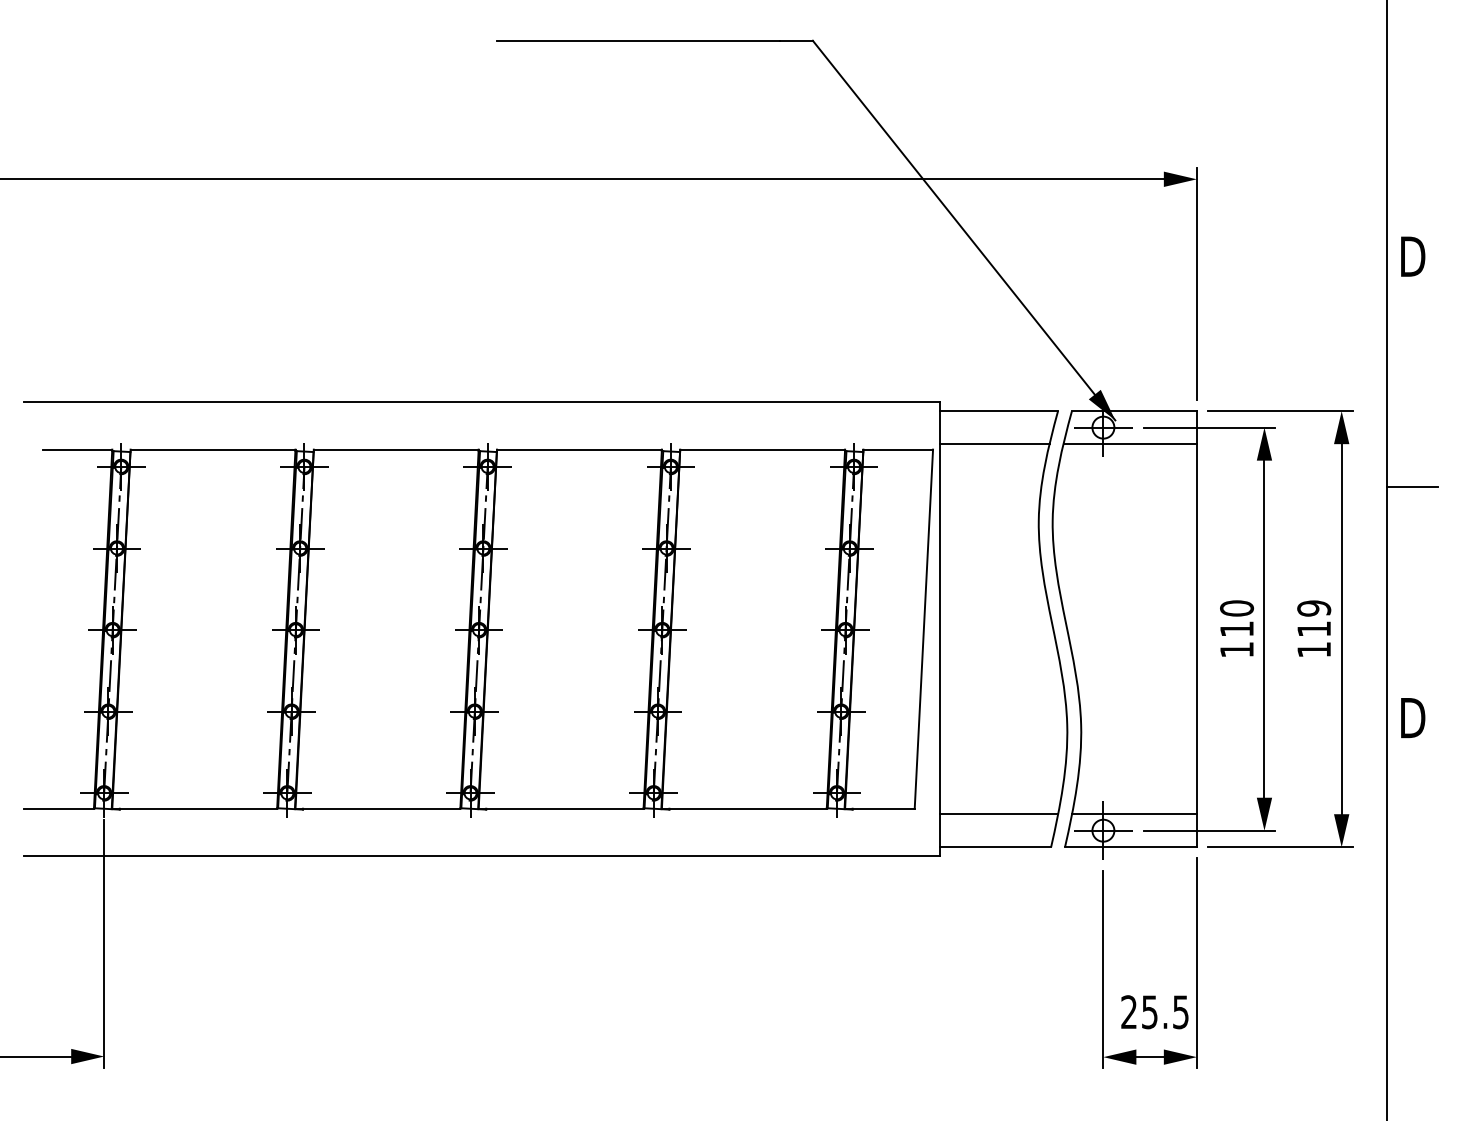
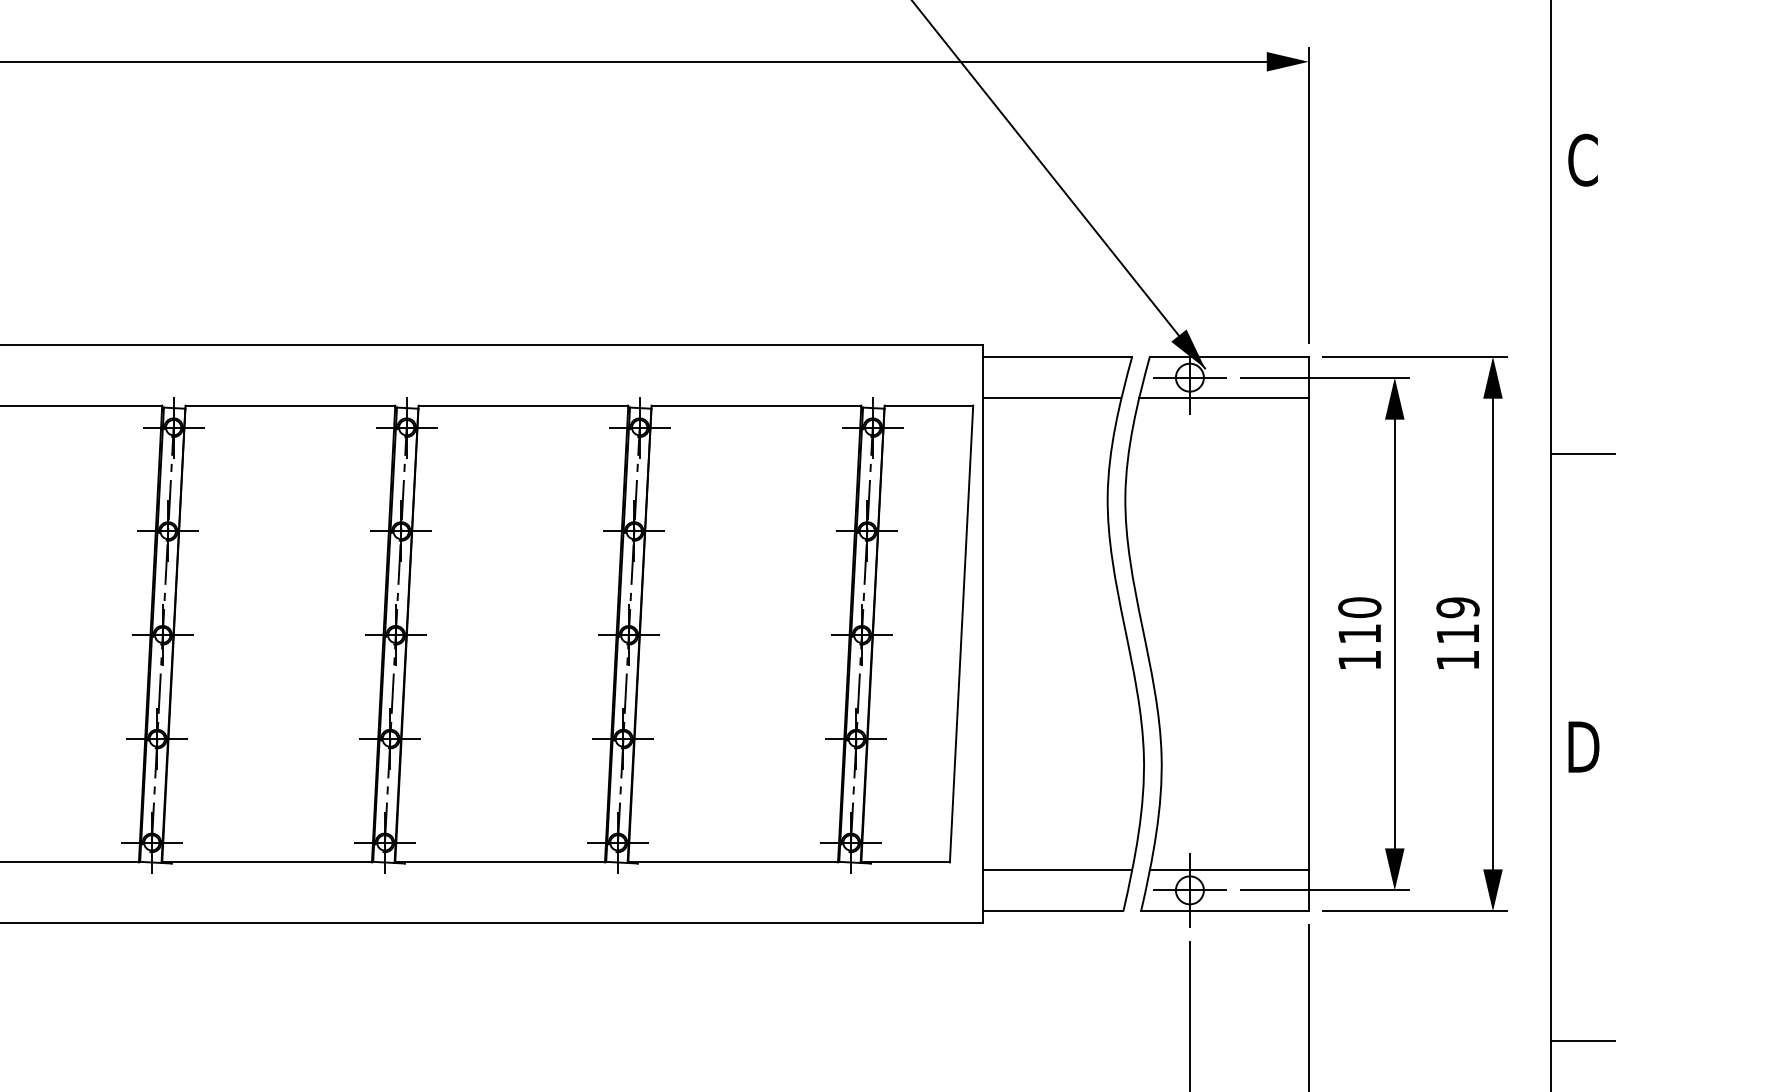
text: (1412, 256) -> (1583, 159), D -> C
line: (1412, 948) -> (1583, 1040), added

